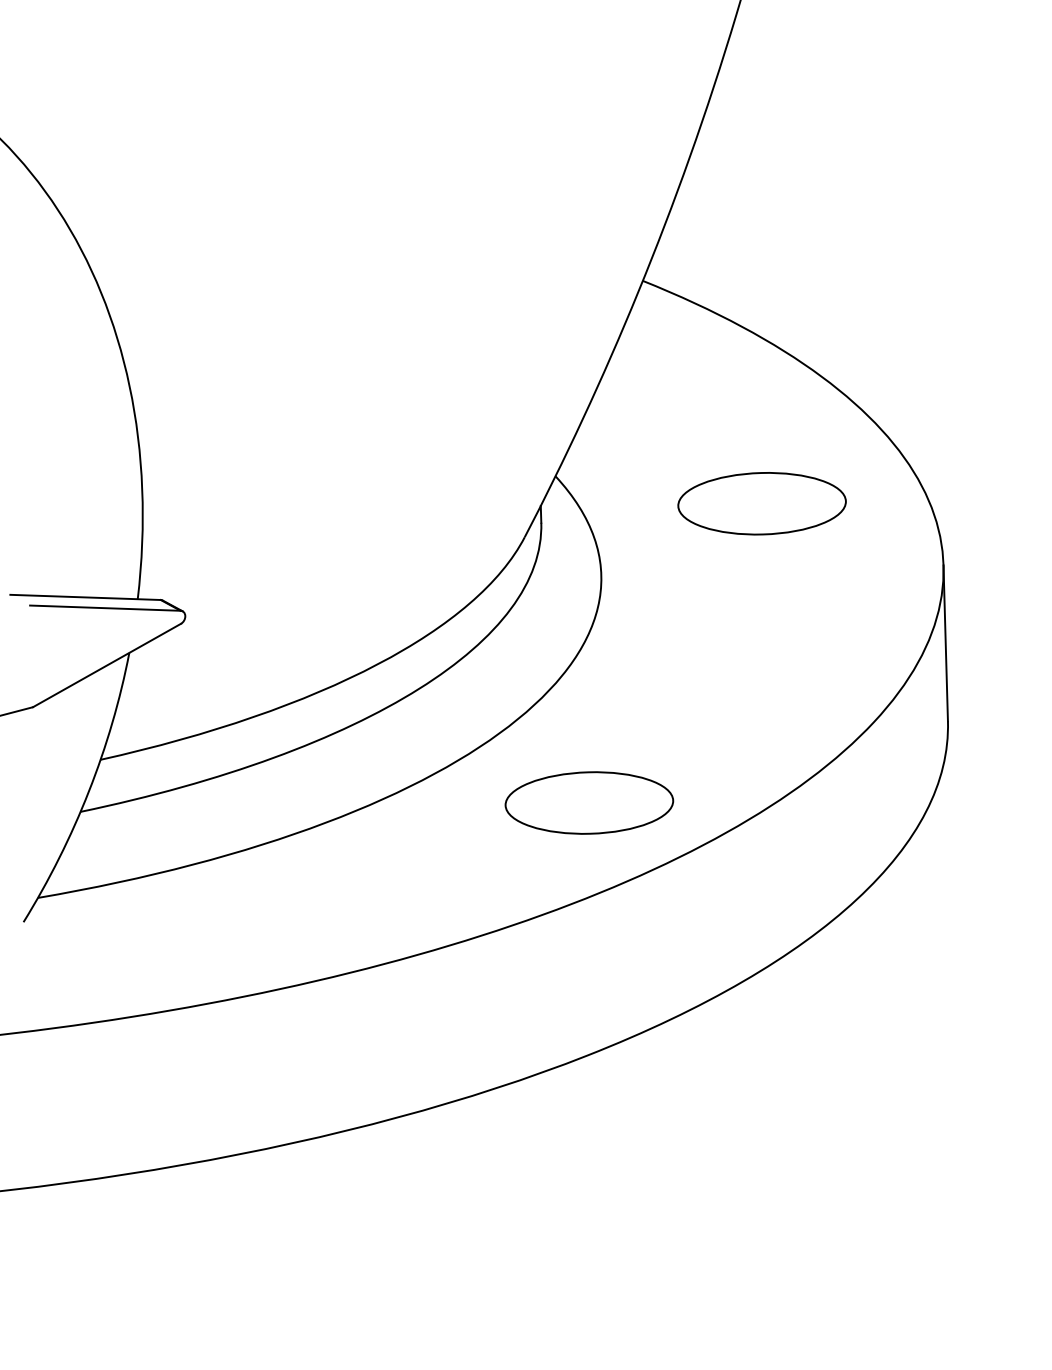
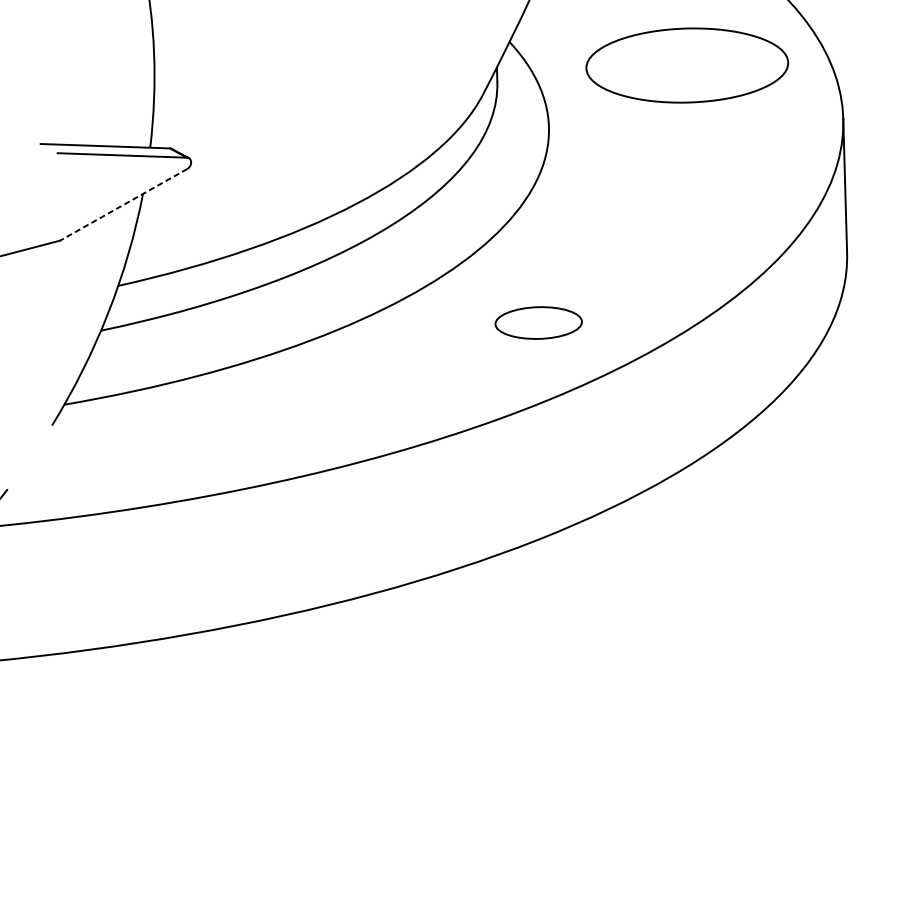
part: (761, 503) -> (686, 65), size x1.4
line: (106, 665) -> (123, 204), solid -> dashed
part: (589, 802) -> (538, 322), size x0.6

